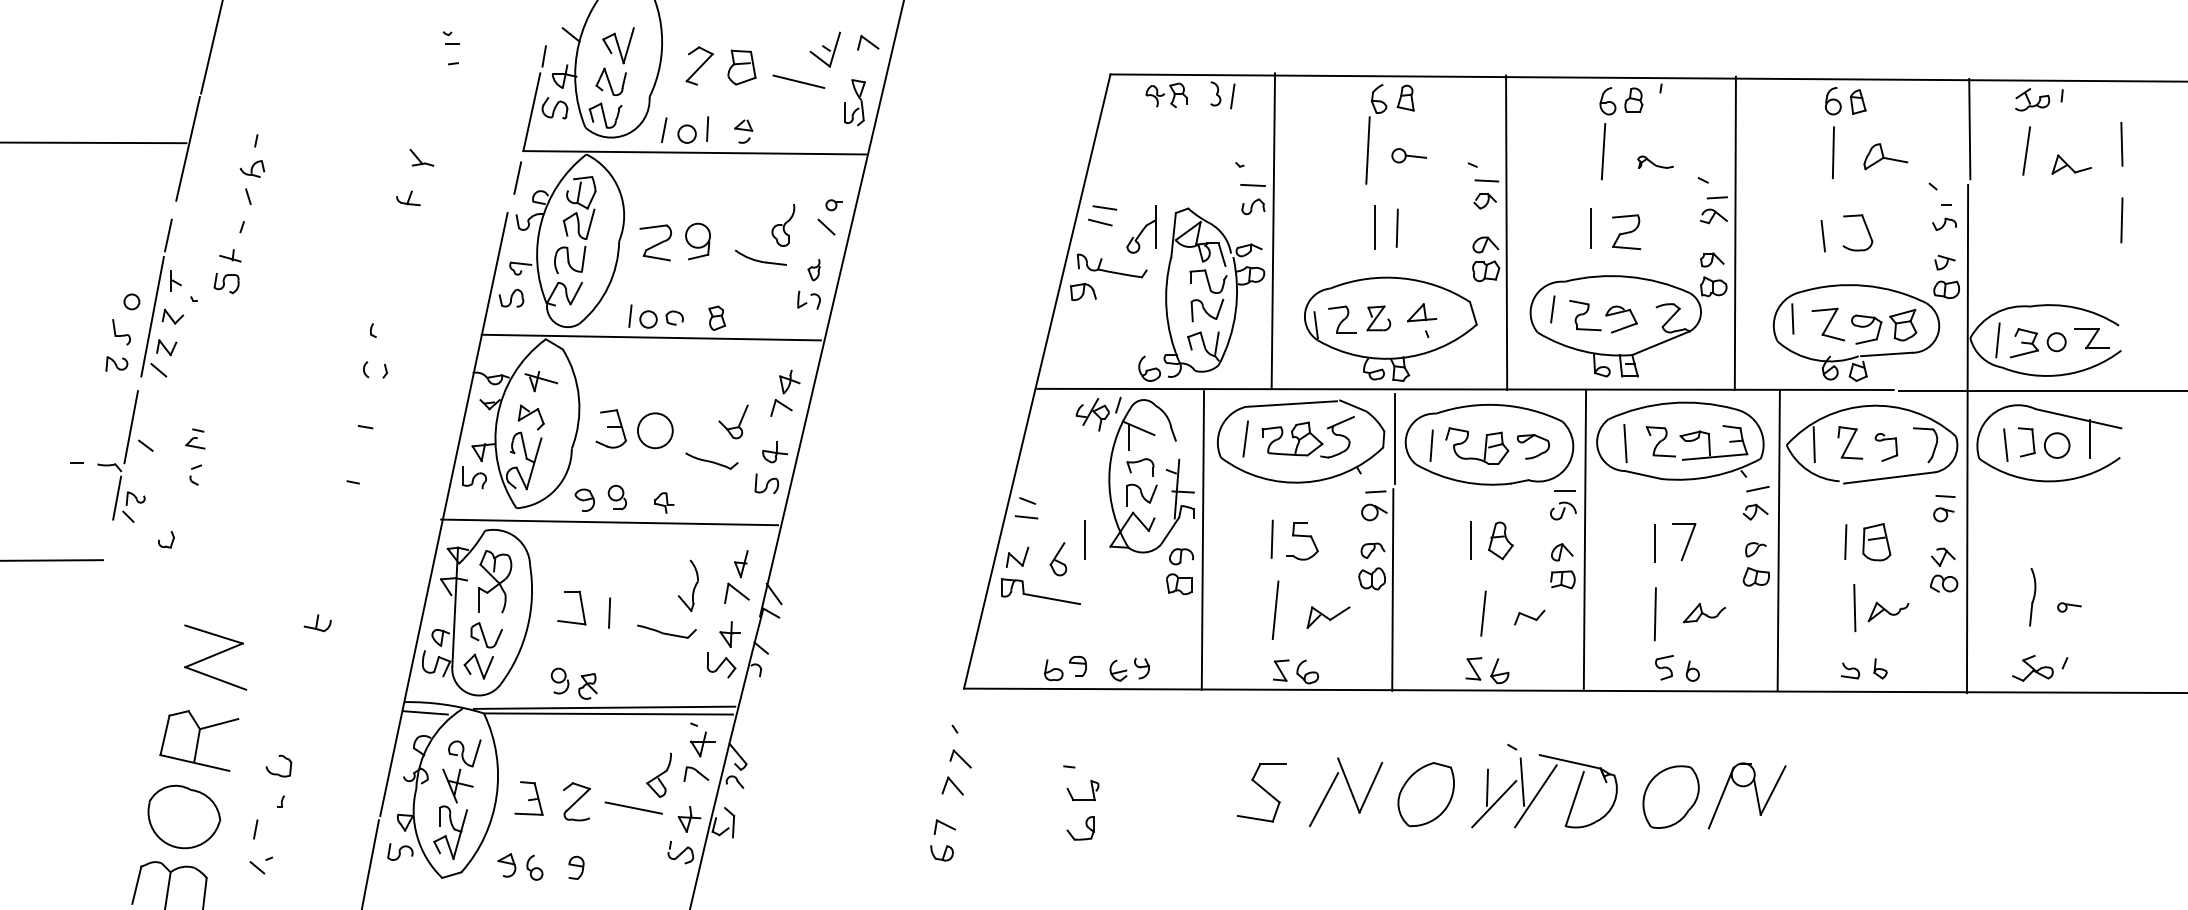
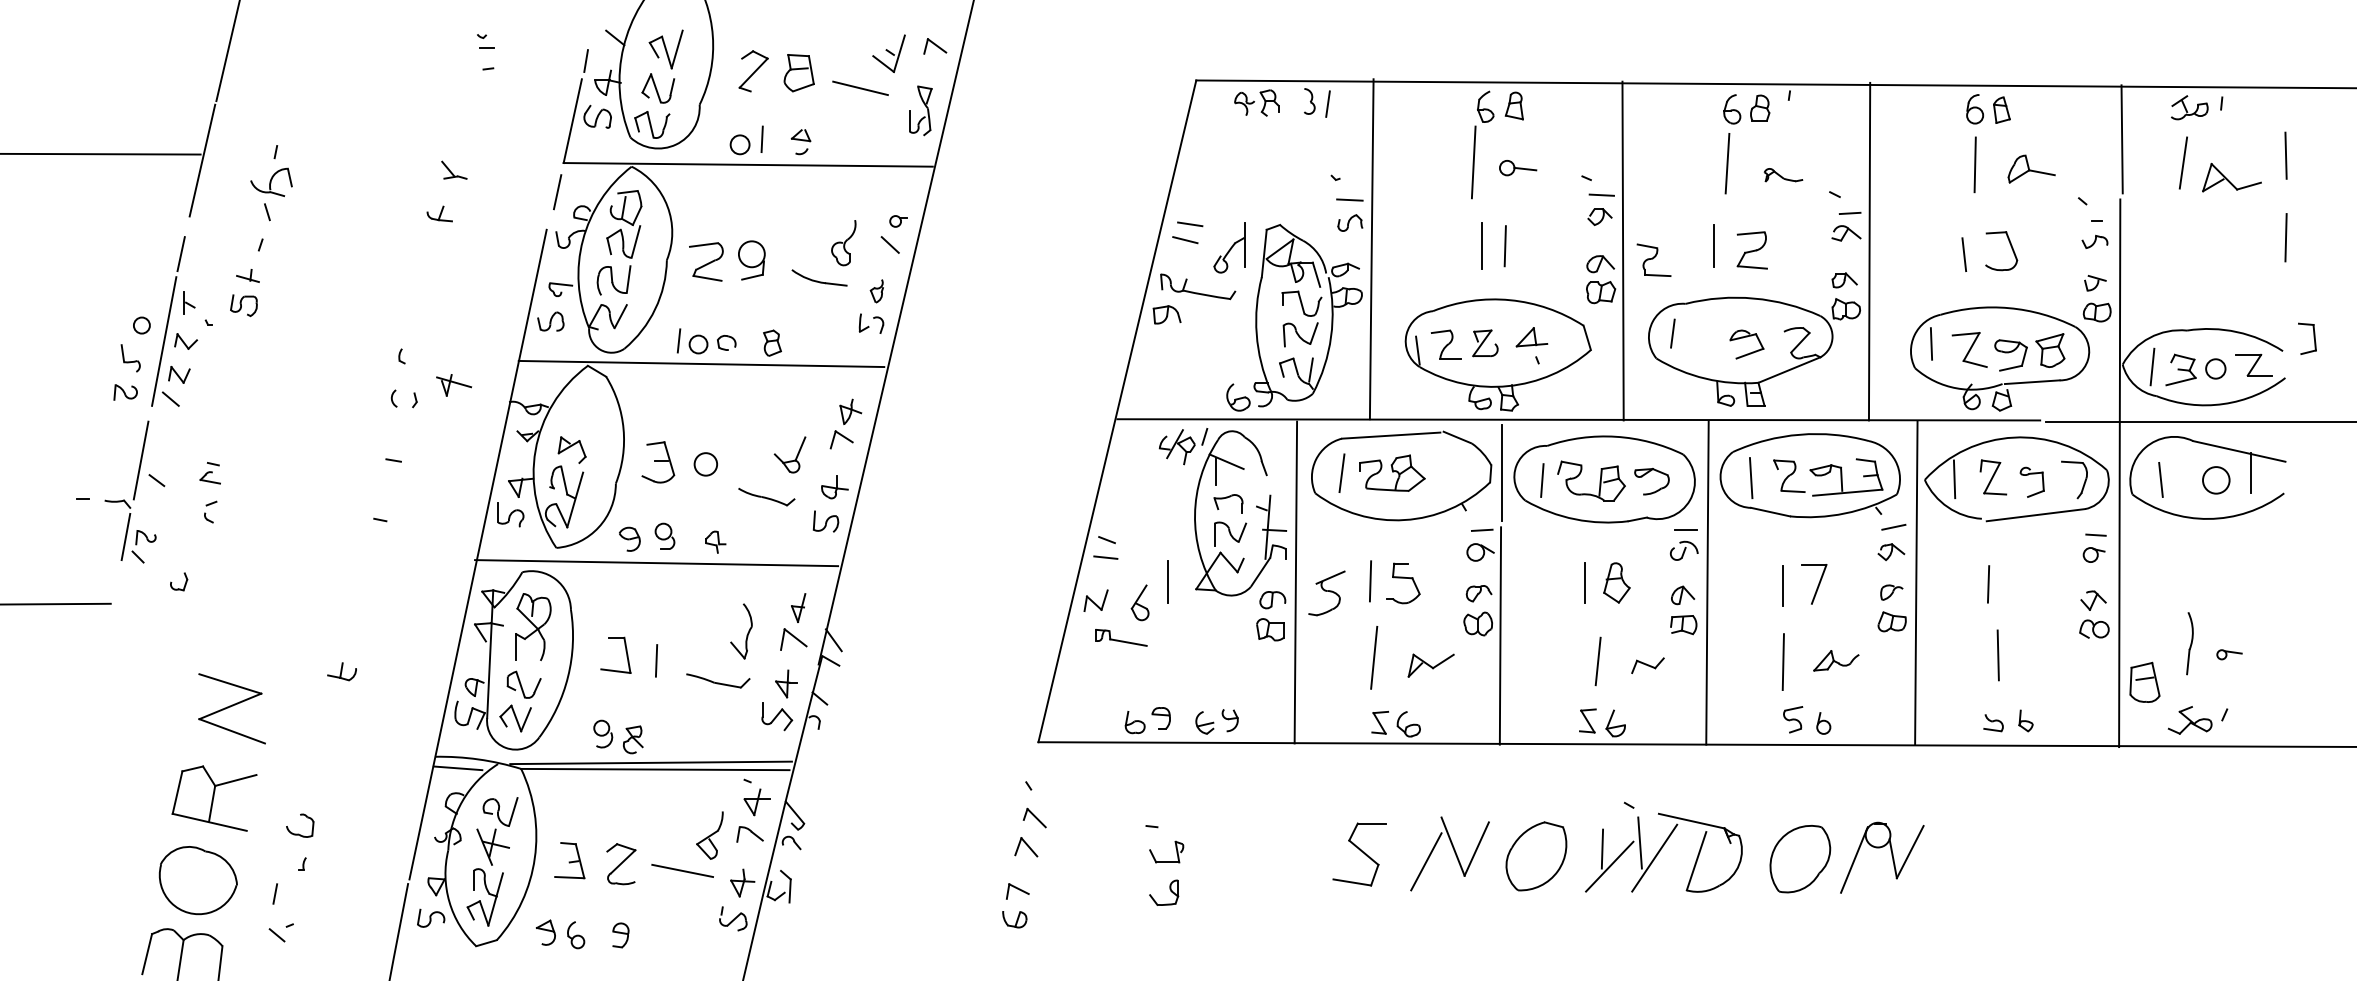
line: (664, 130) -> (715, 140), removed
part: (2071, 164) -> (2231, 177), size x1.4
part: (252, 169) -> (271, 182), size x1.6
part: (1584, 314) -> (1653, 259), moved
part: (541, 381) -> (454, 385), moved
circle: (655, 430) -> (705, 464), size x0.6
part: (1337, 437) -> (1326, 593), moved
part: (2026, 442) -> (2307, 338), moved
part: (1876, 541) -> (2144, 681), moved
part: (1041, 591) -> (1121, 637), size x0.6
part: (1888, 611) -> (2034, 659), removed

